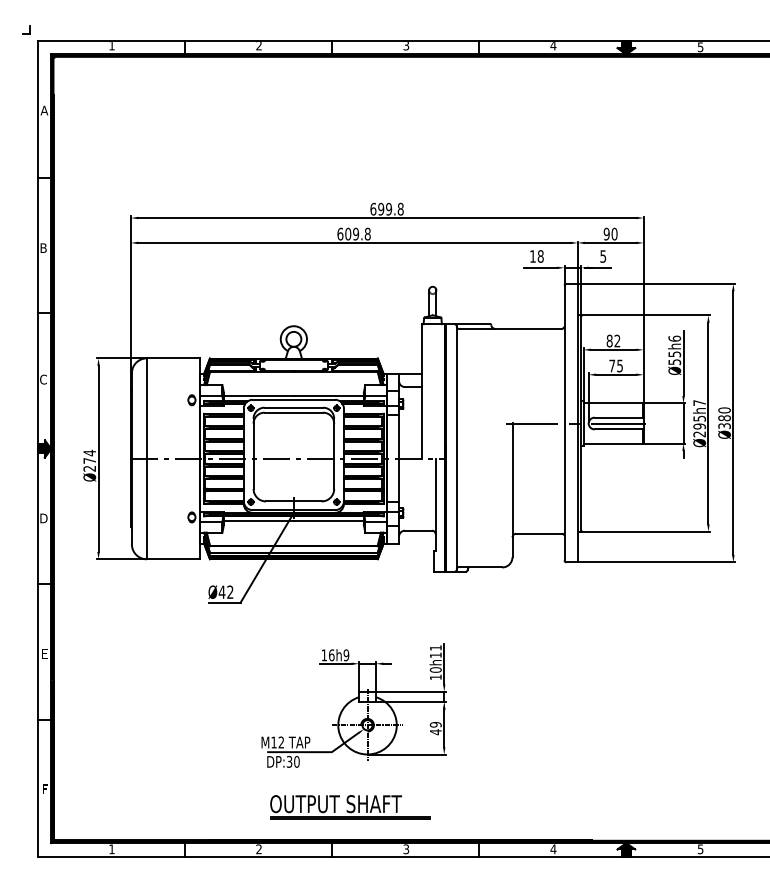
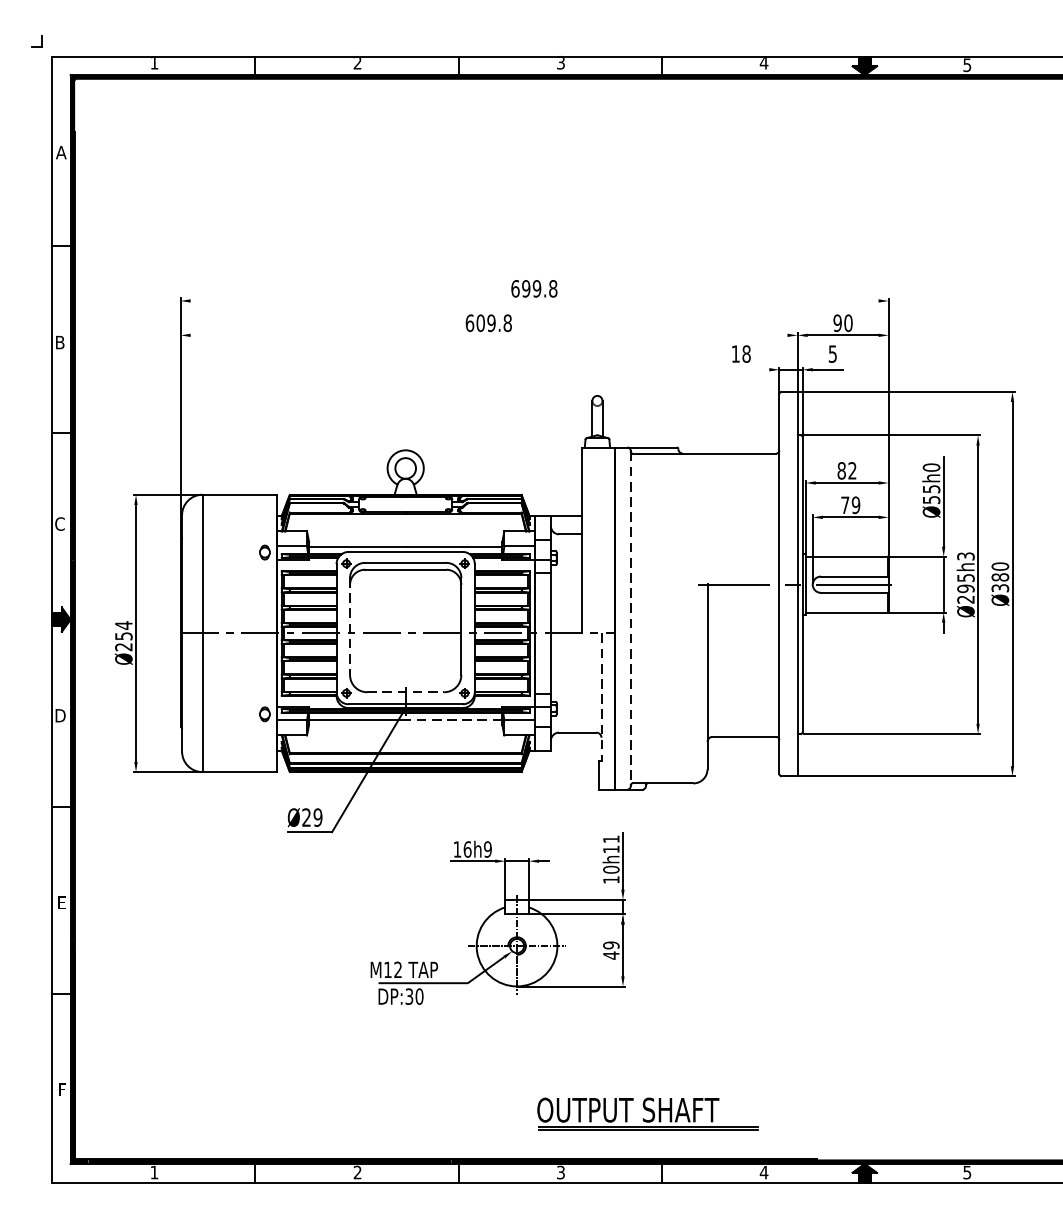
line: (386, 218) -> (533, 301), removed
line: (353, 242) -> (488, 334), removed
line: (540, 267) -> (746, 369), removed
text: (674, 338) -> (931, 467), Ø55h6 -> Ø55h0
text: (620, 365) -> (856, 504), 75 -> 79
text: (699, 402) -> (965, 555), Ø295h7 -> Ø295h3
line: (456, 448) -> (630, 619), solid -> dashed
line: (253, 454) -> (349, 627), solid -> dashed
text: (89, 460) -> (123, 635), Ø274 -> Ø254
line: (293, 501) -> (405, 692), solid -> dashed
line: (435, 505) -> (601, 697), solid -> dashed
line: (328, 521) -> (453, 719), solid -> dashed
text: (225, 591) -> (311, 816), Ø42 -> Ø29
part: (353, 705) -> (497, 918), moved
part: (350, 807) -> (648, 1114), moved

